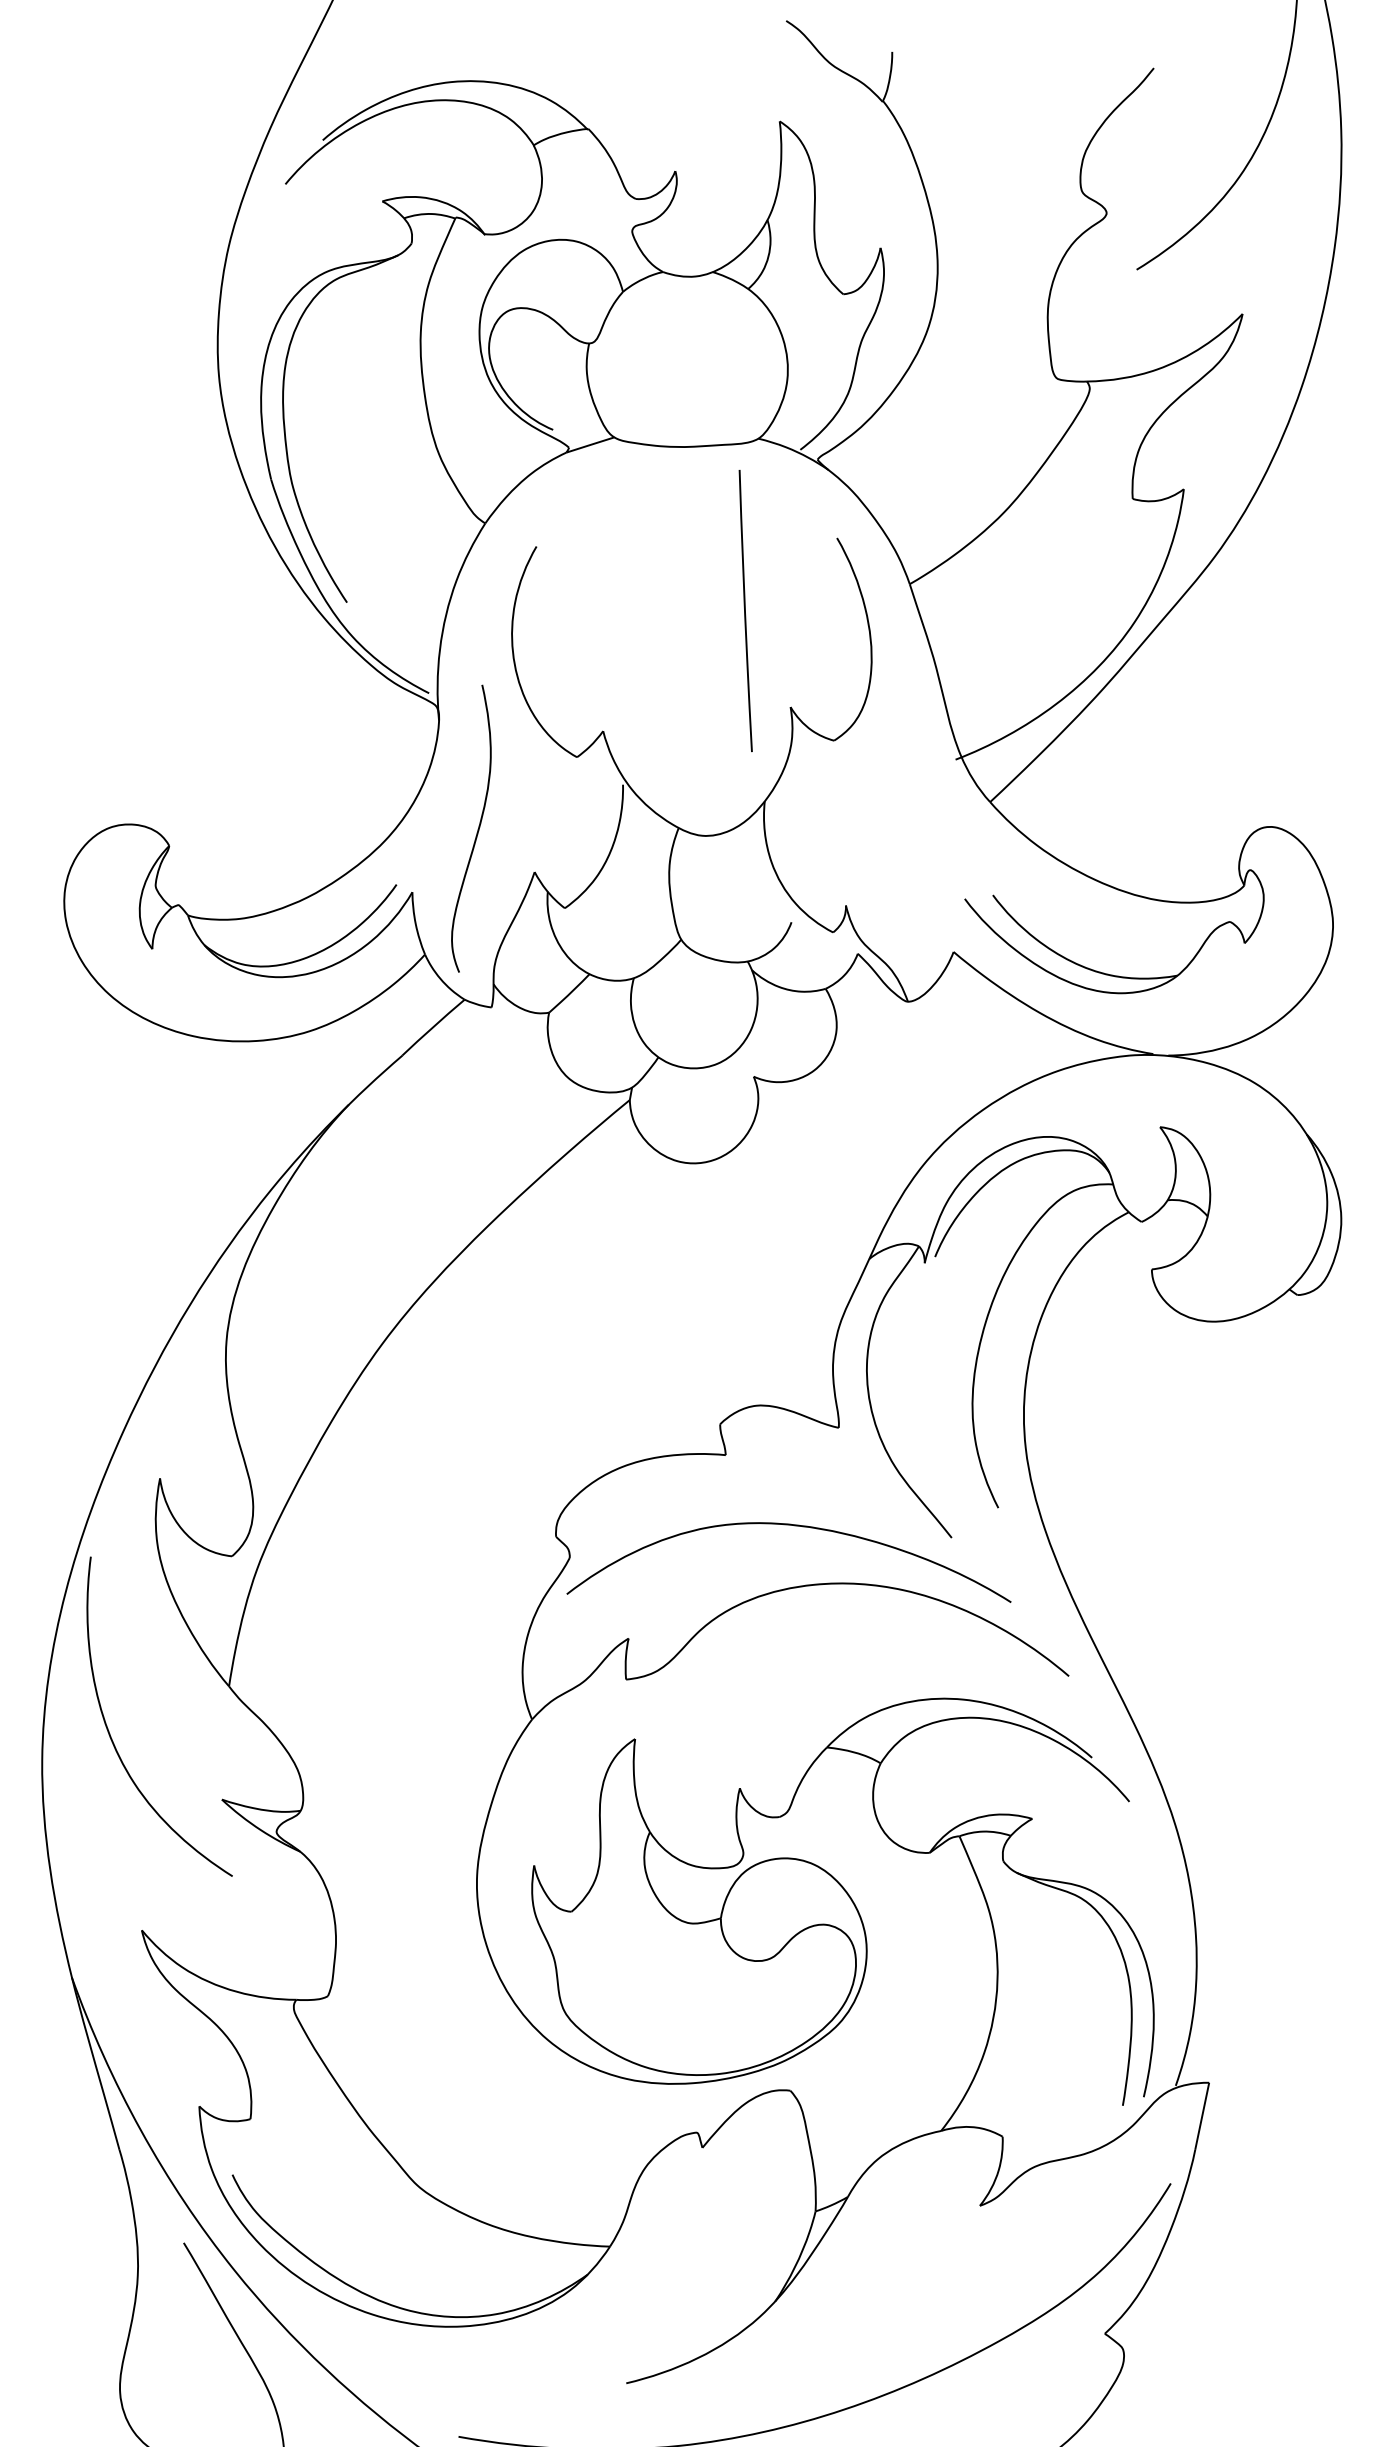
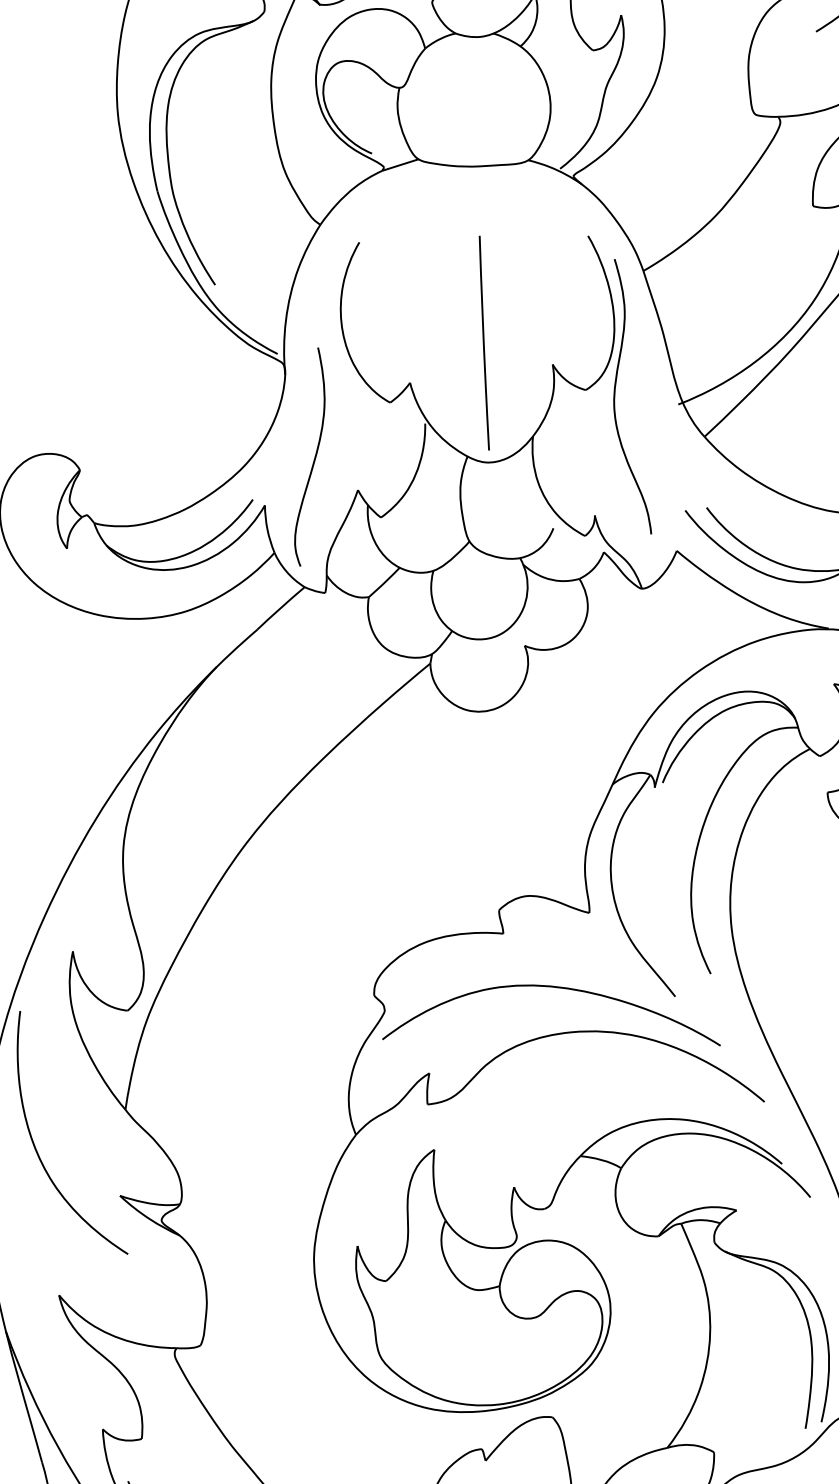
line: (745, 611) -> (484, 343), moved
curve: (872, 749) -> (615, 396), added

